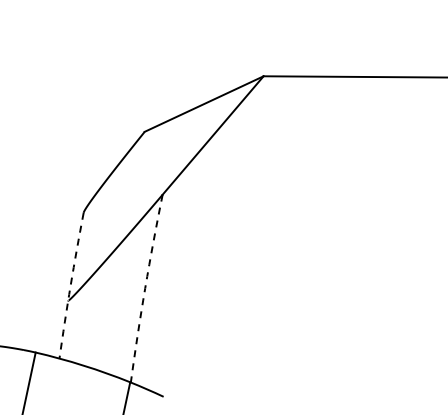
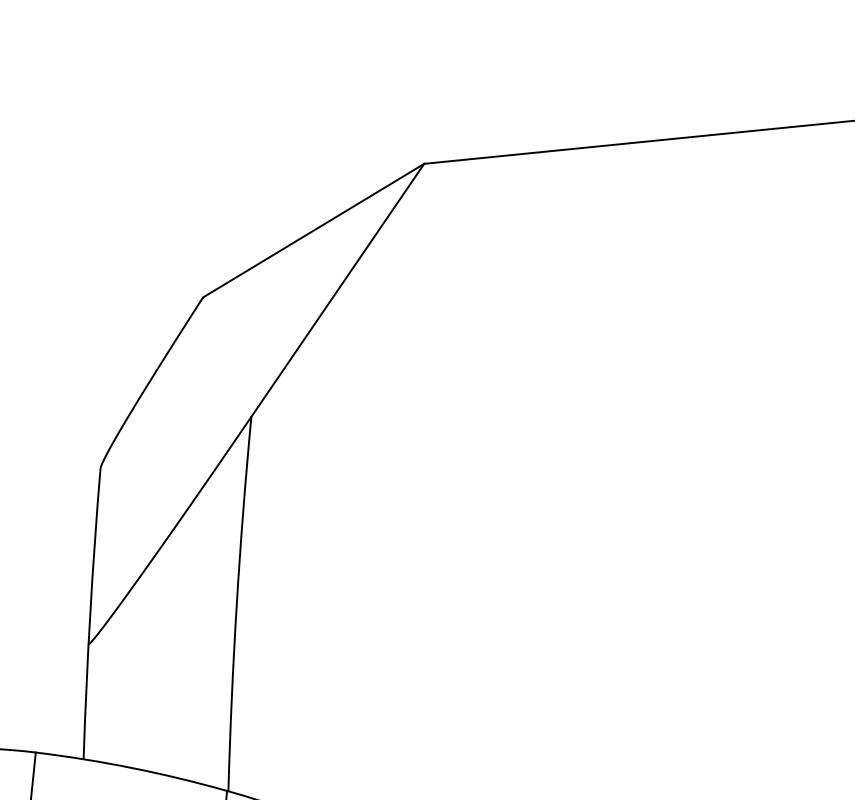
arc: (70, 285) -> (89, 613), dashed -> solid
arc: (145, 288) -> (237, 604), dashed -> solid

